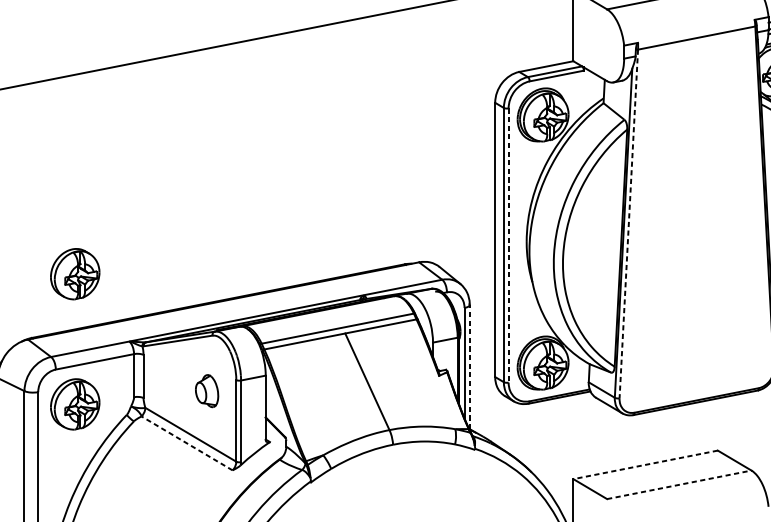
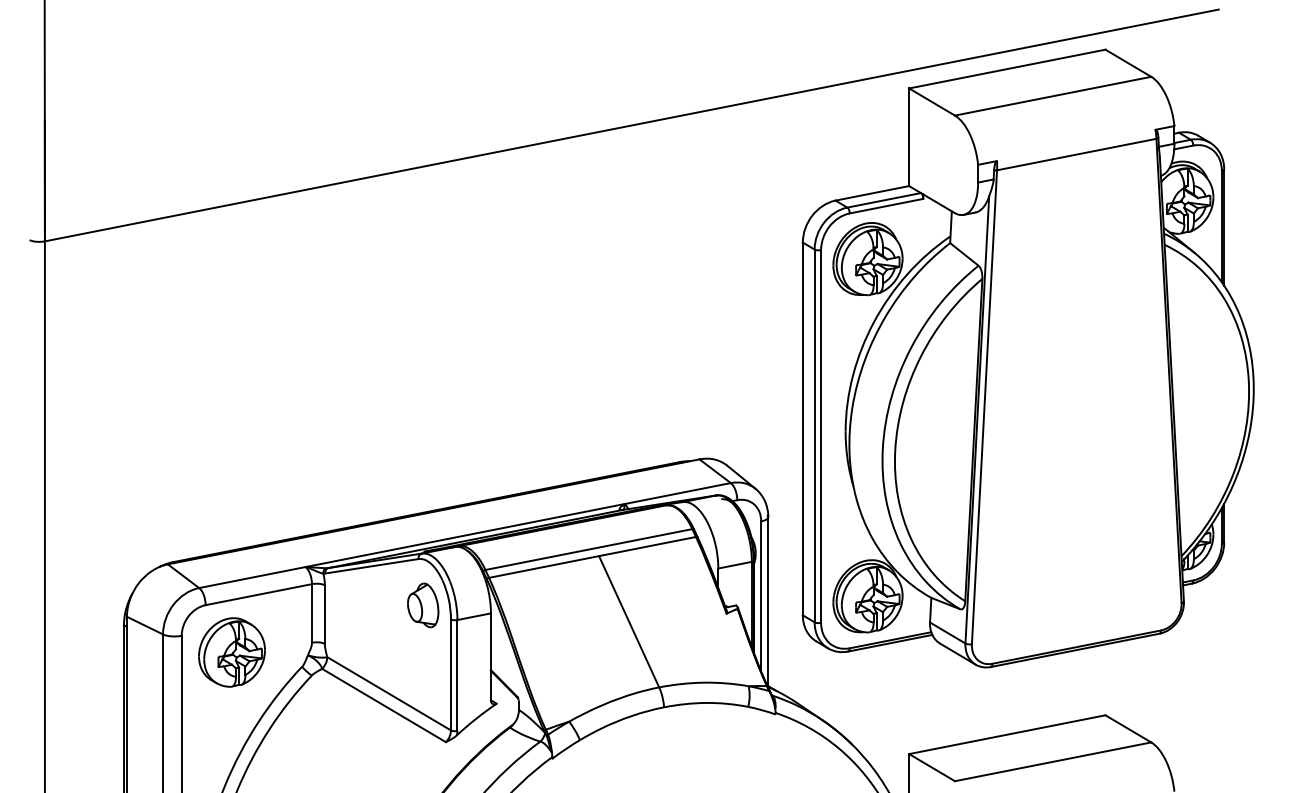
line: (628, 224) -> (984, 407), dashed -> solid
line: (508, 246) -> (821, 437), dashed -> solid
part: (74, 274) -> (231, 475), removed
line: (469, 366) -> (768, 601), dashed -> solid
part: (207, 391) -> (423, 605), moved
line: (187, 443) -> (384, 705), dashed -> solid
line: (645, 464) -> (1006, 734), dashed -> solid
line: (679, 484) -> (1053, 761), dashed -> solid

